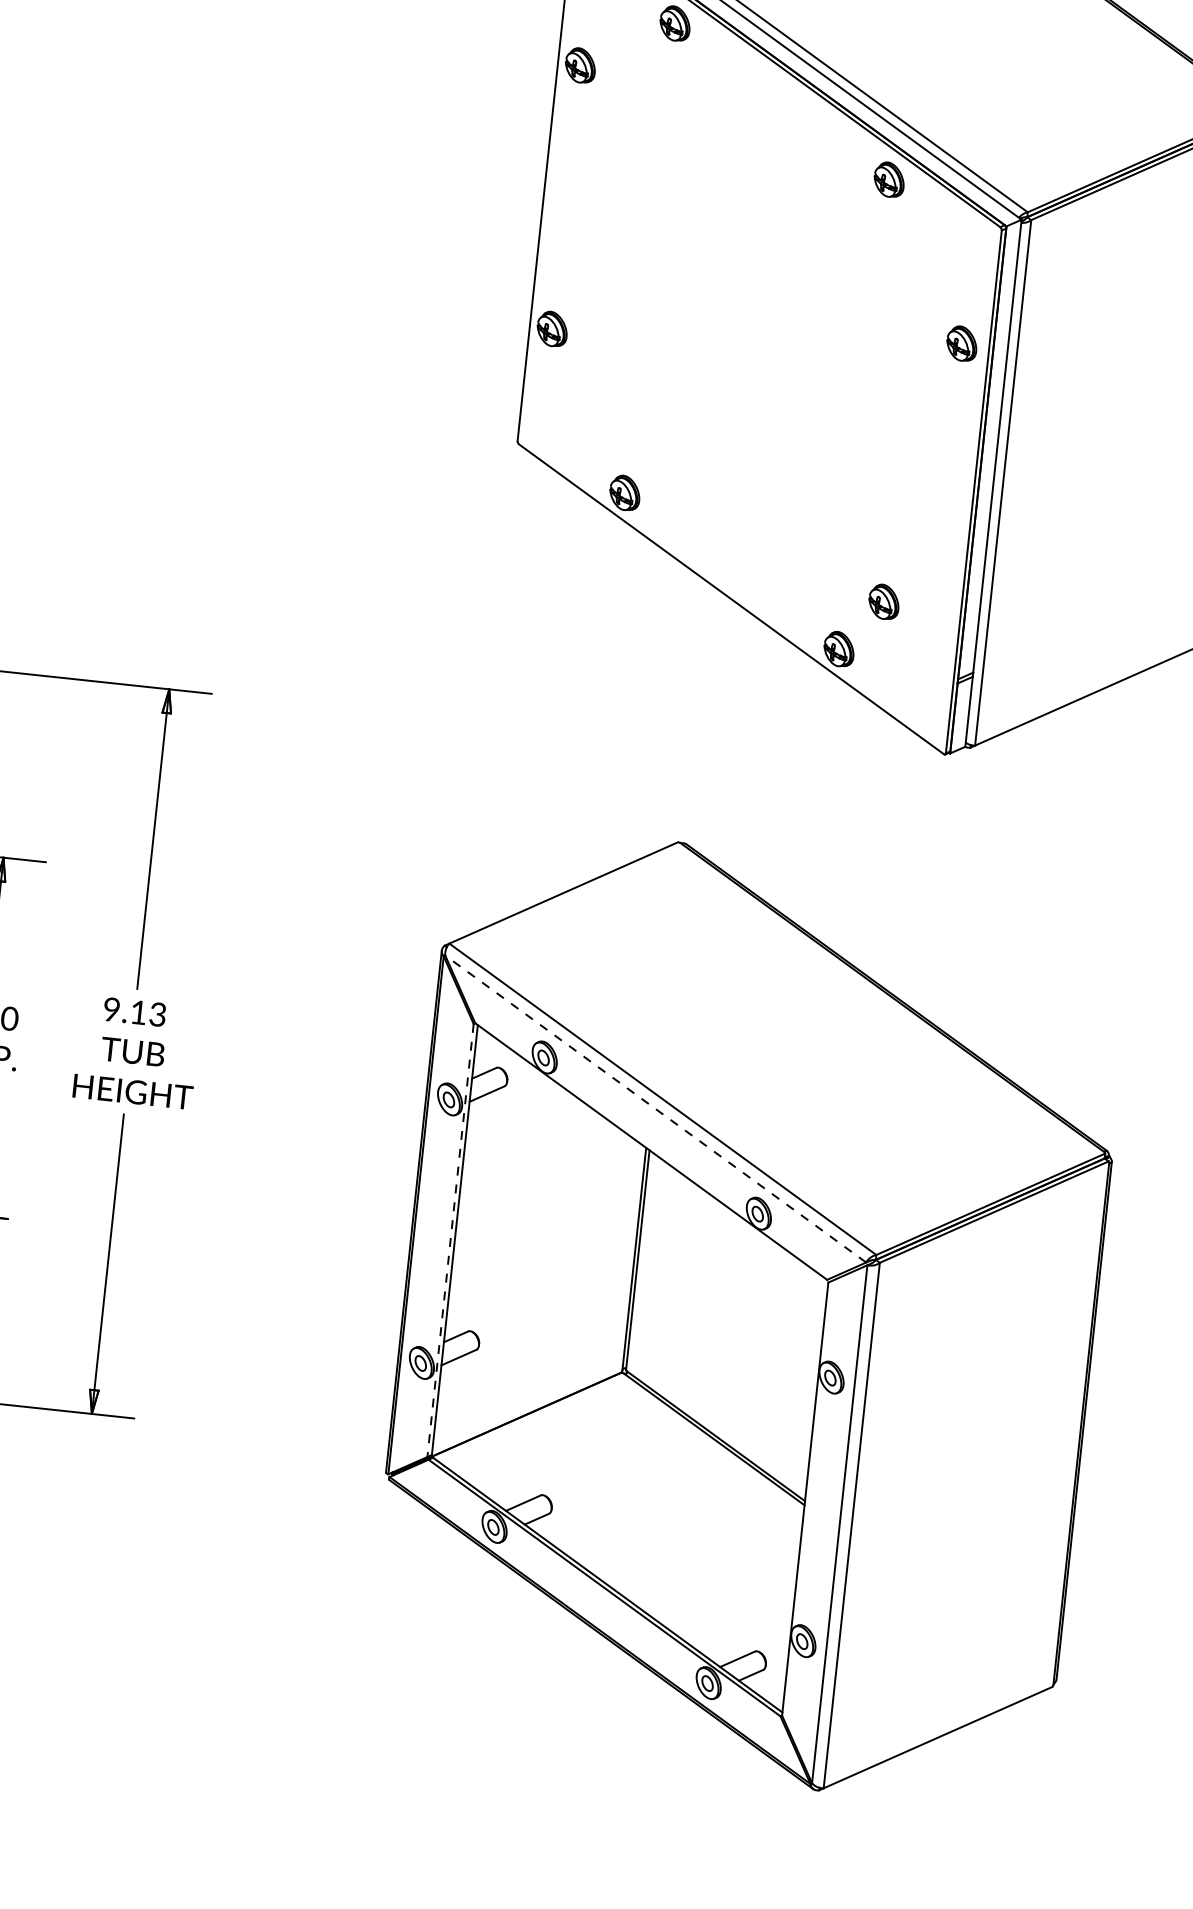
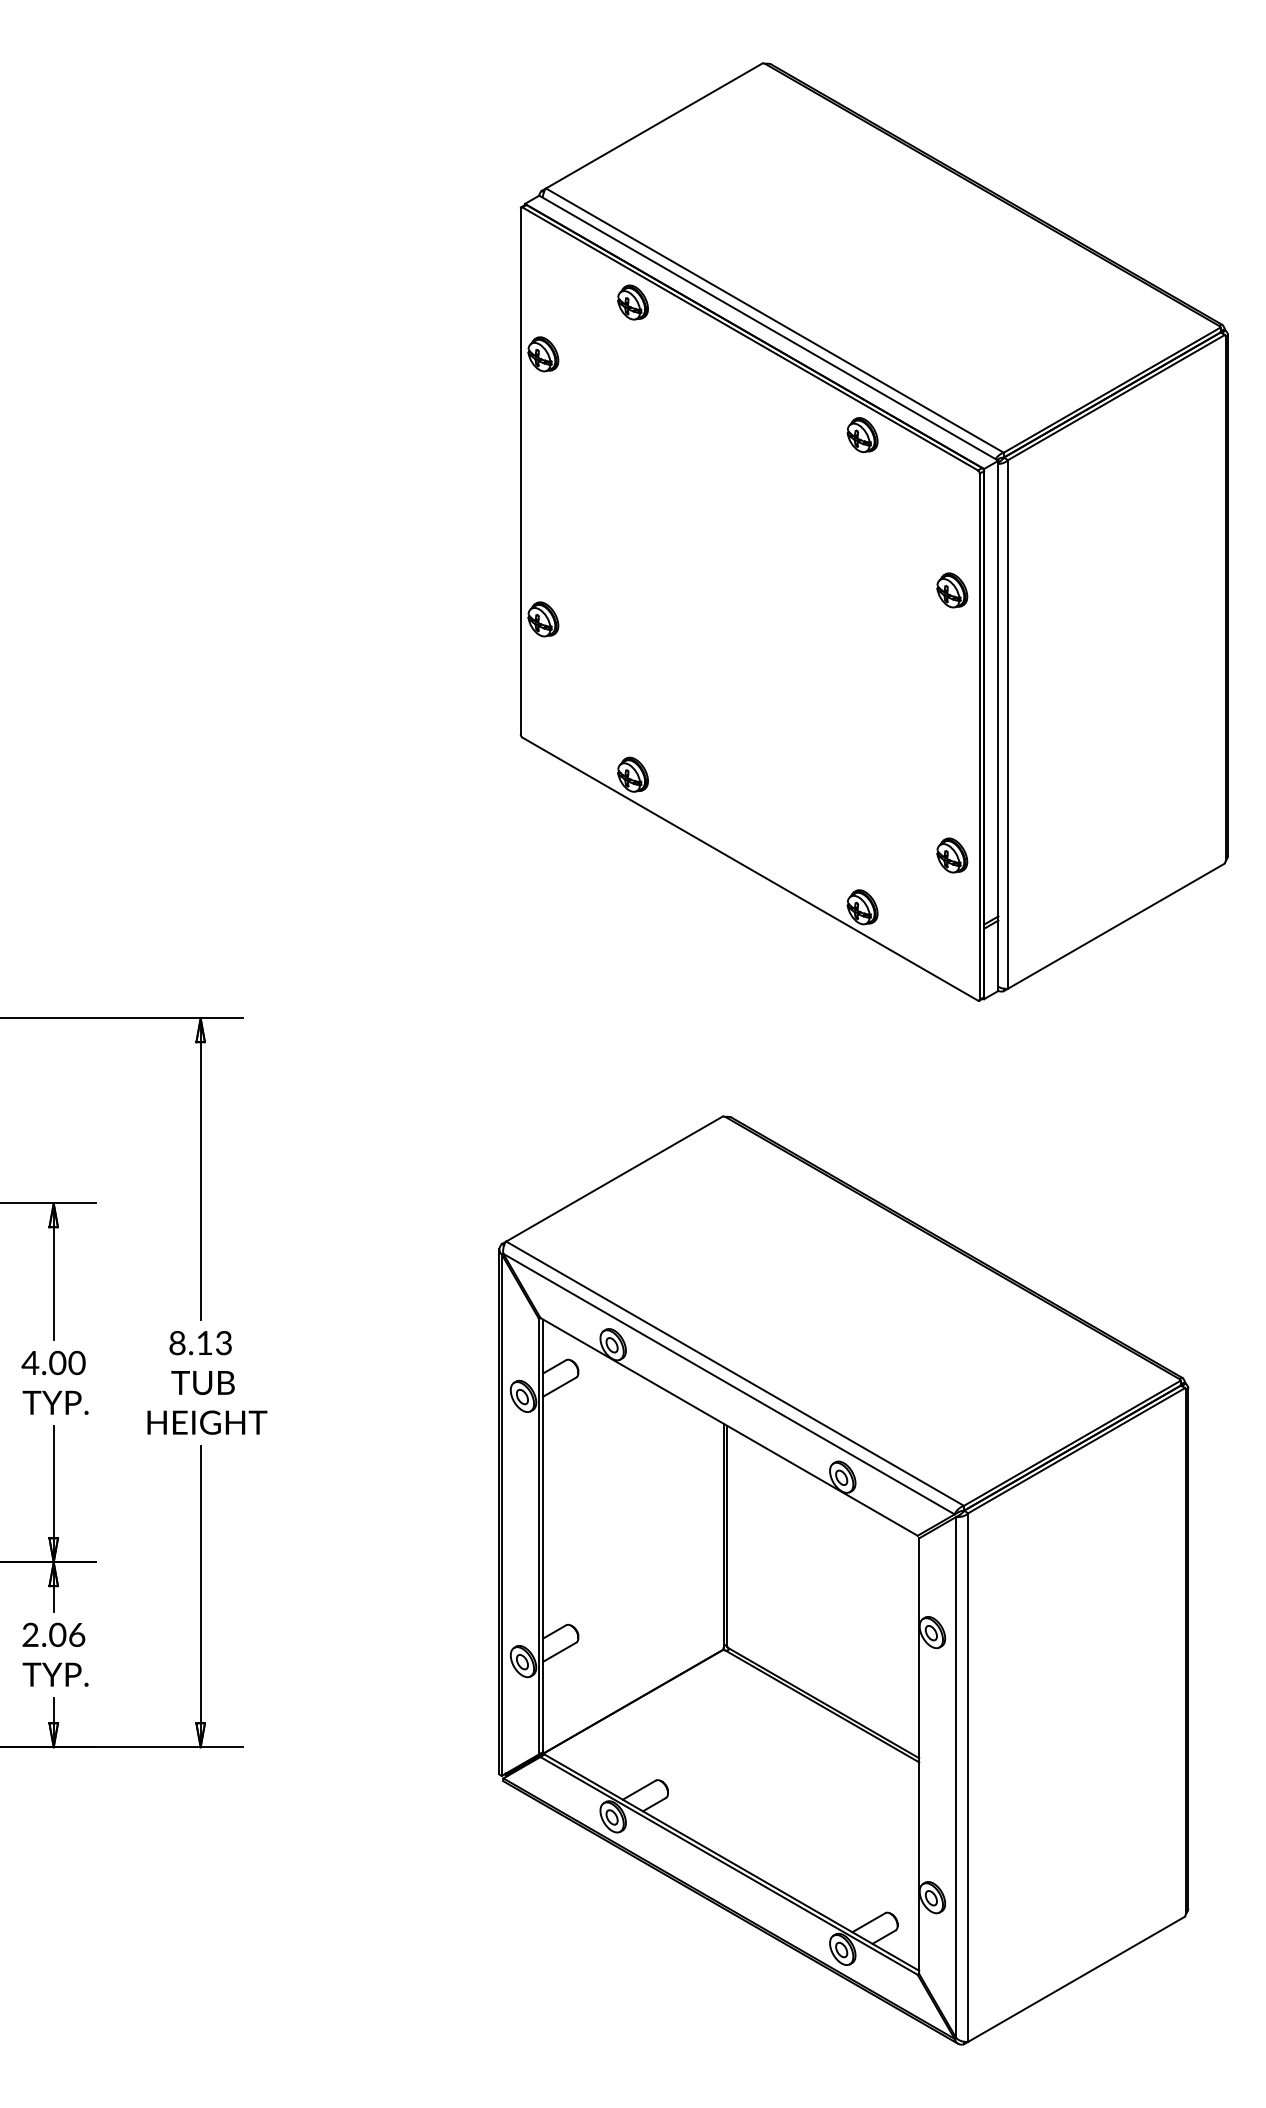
part: (884, 601) -> (952, 855), moved
text: (111, 1011) -> (177, 1344), 9.13 -> 8.13
line: (656, 1109) -> (729, 1384), dashed -> solid
line: (450, 1240) -> (538, 1536), dashed -> solid

